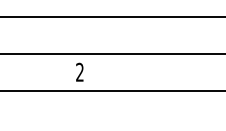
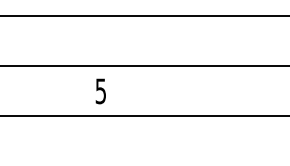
text: (79, 71) -> (100, 90), 2 -> 5

